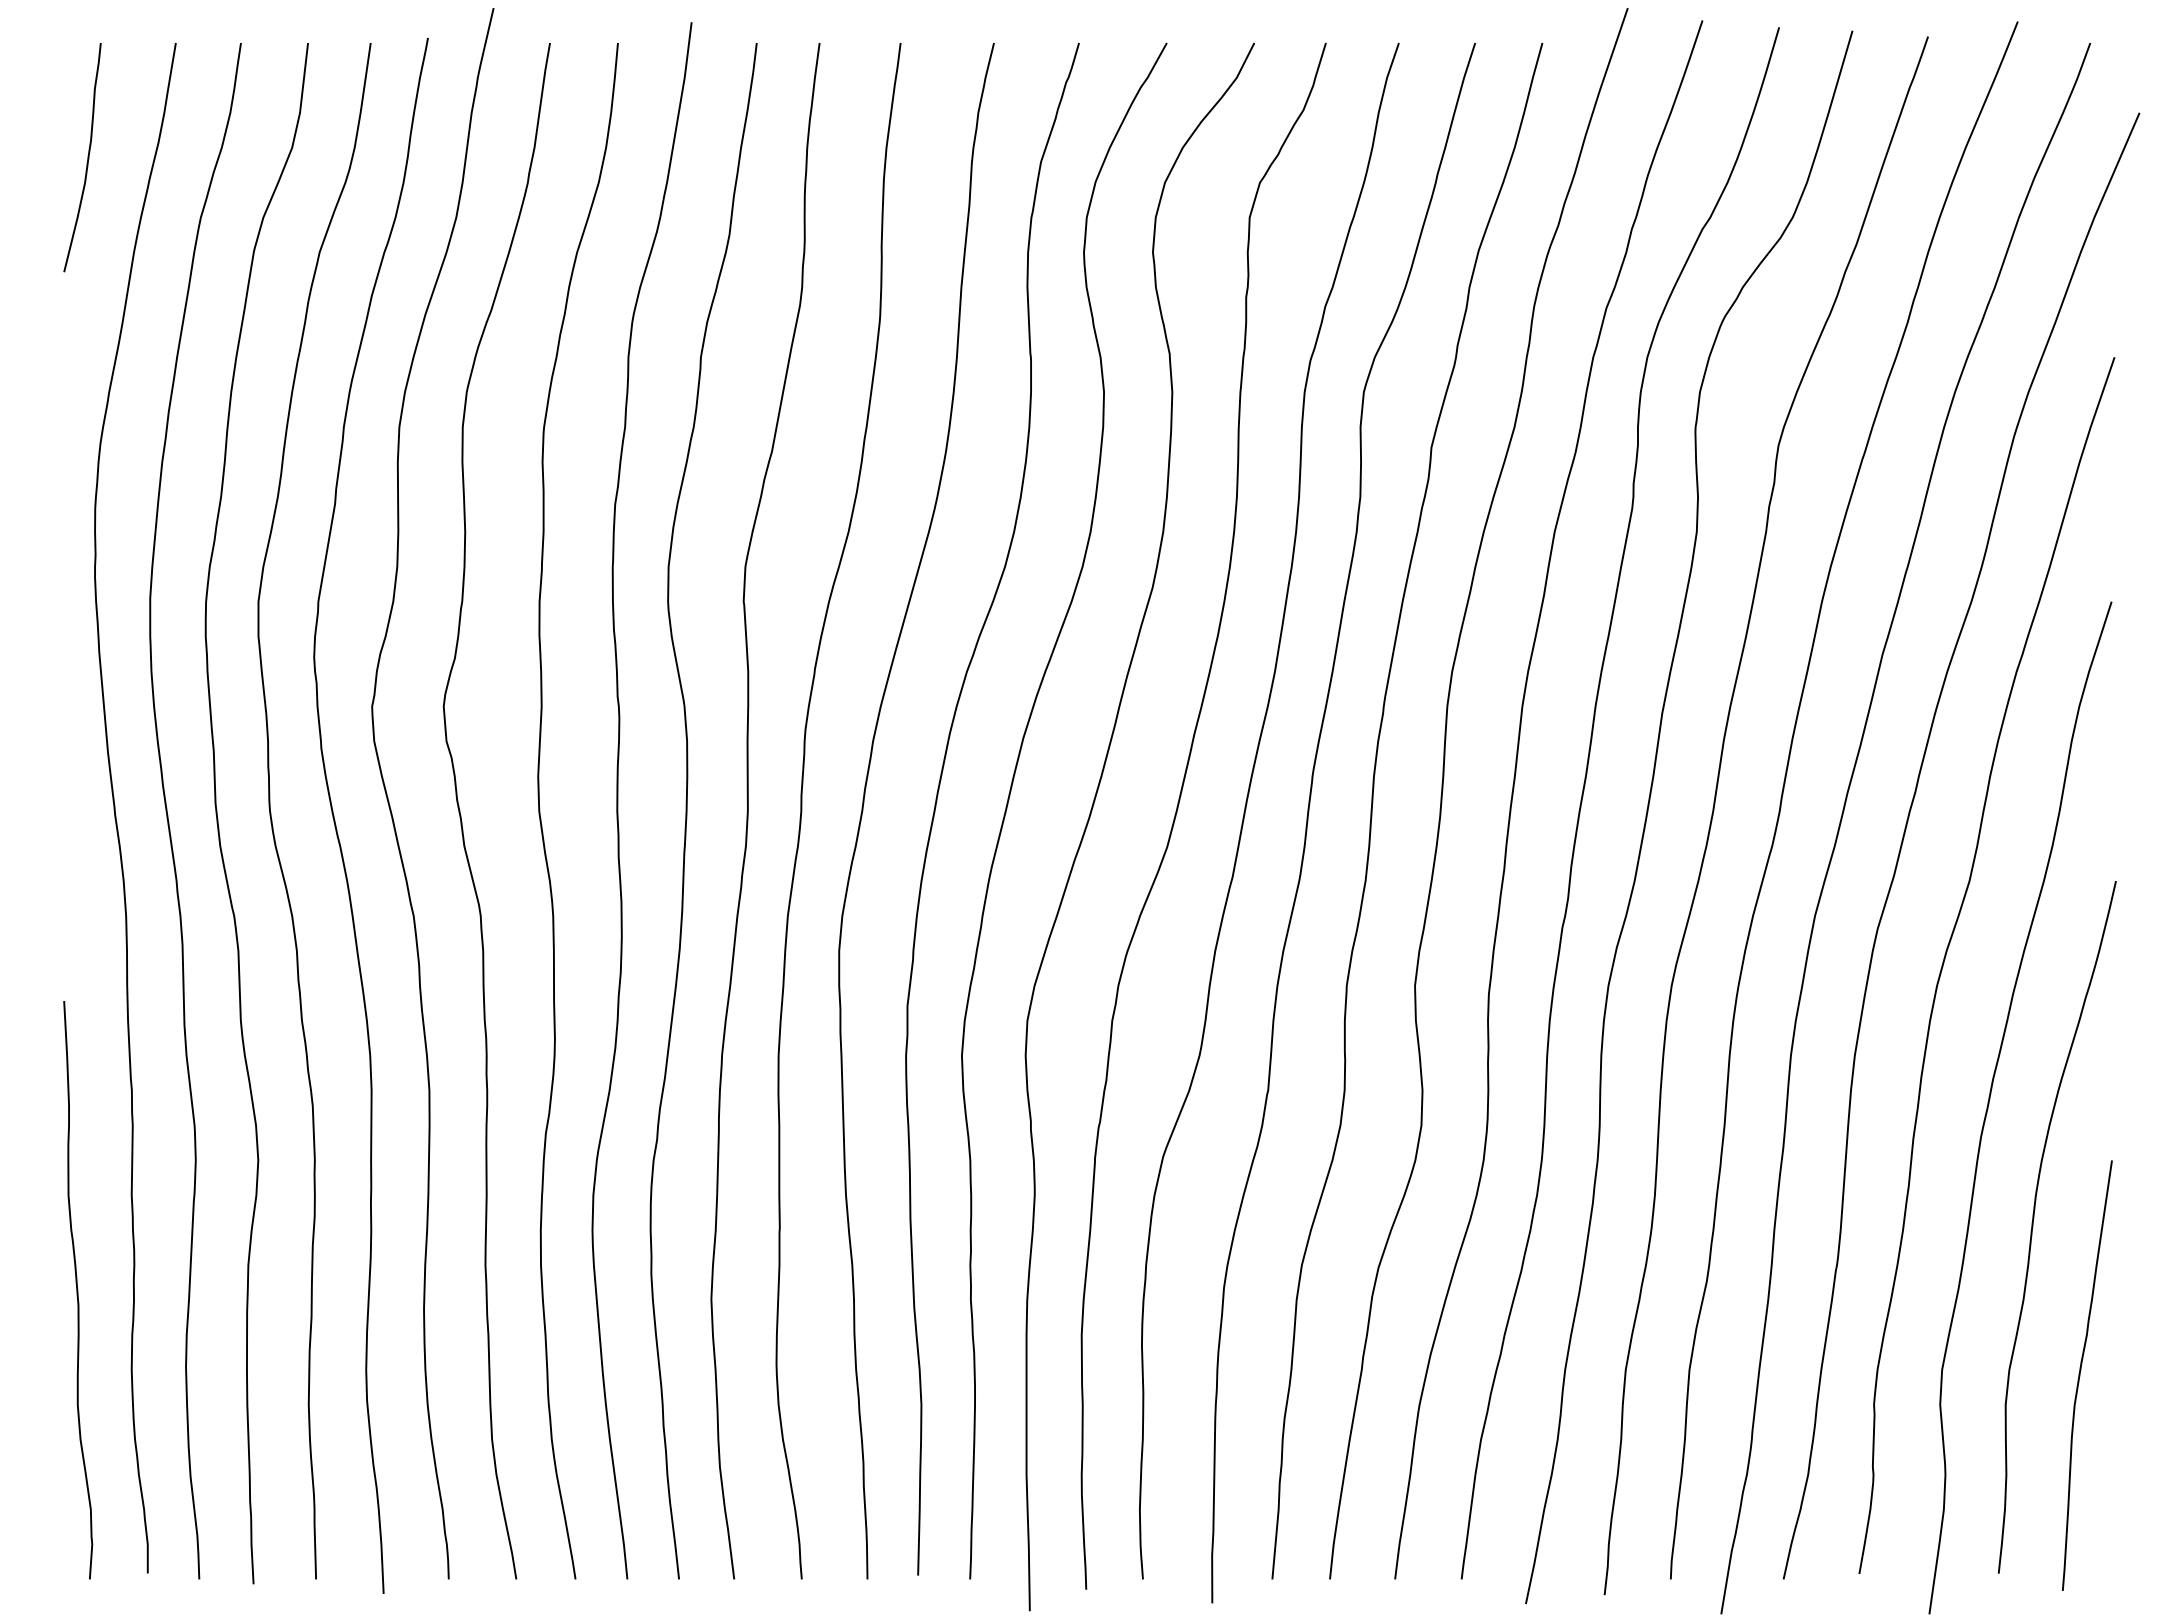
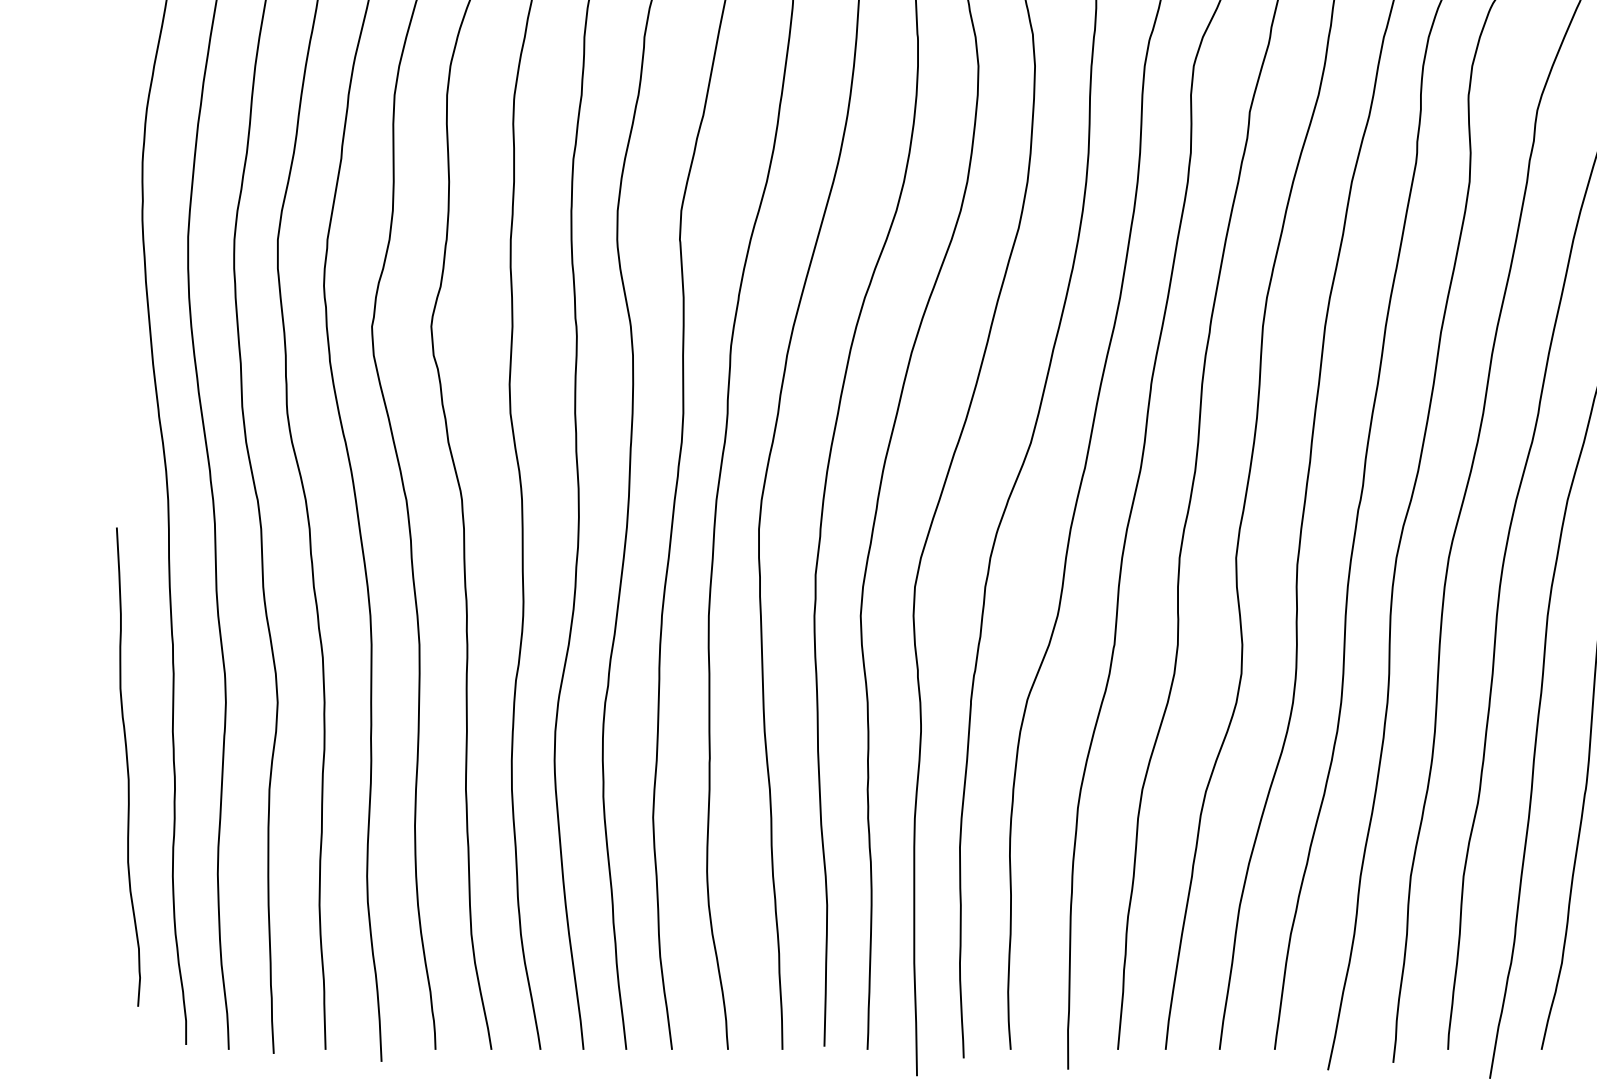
curve: (78, 1290) -> (128, 767), moved

